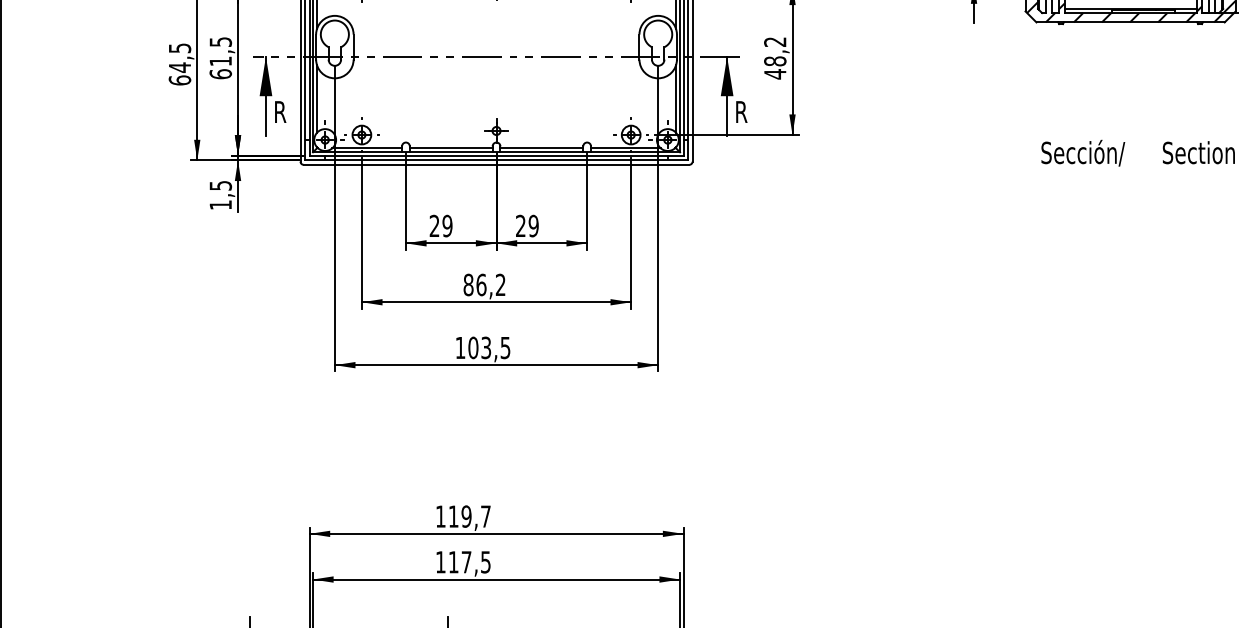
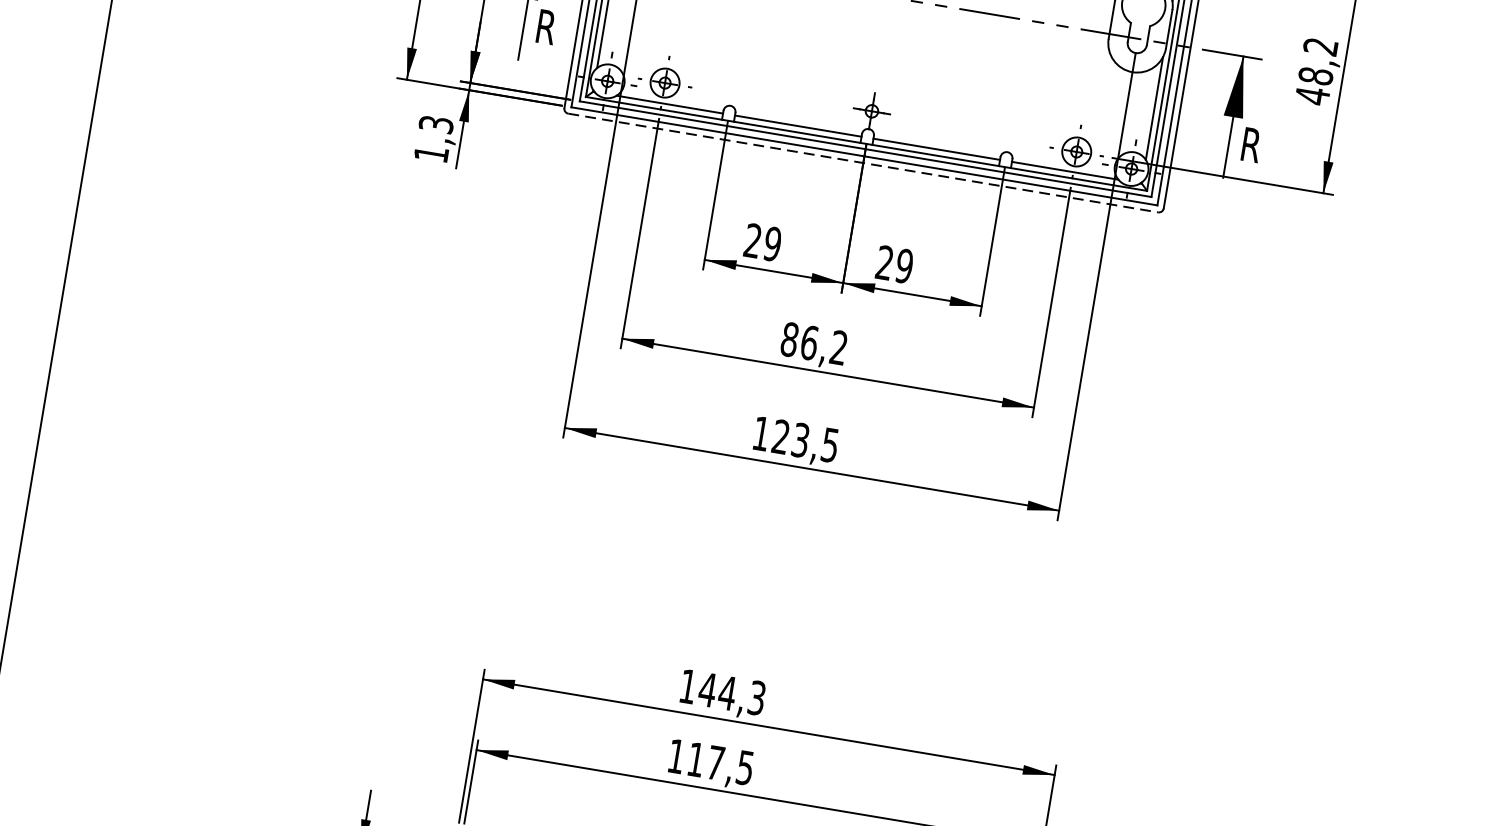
line: (496, 164) -> (863, 162), solid -> dashed
text: (220, 185) -> (436, 124), 1,5 -> 1,3
text: (473, 347) -> (781, 436), 103,5 -> 123,5
text: (469, 516) -> (731, 693), 119,7 -> 144,3

